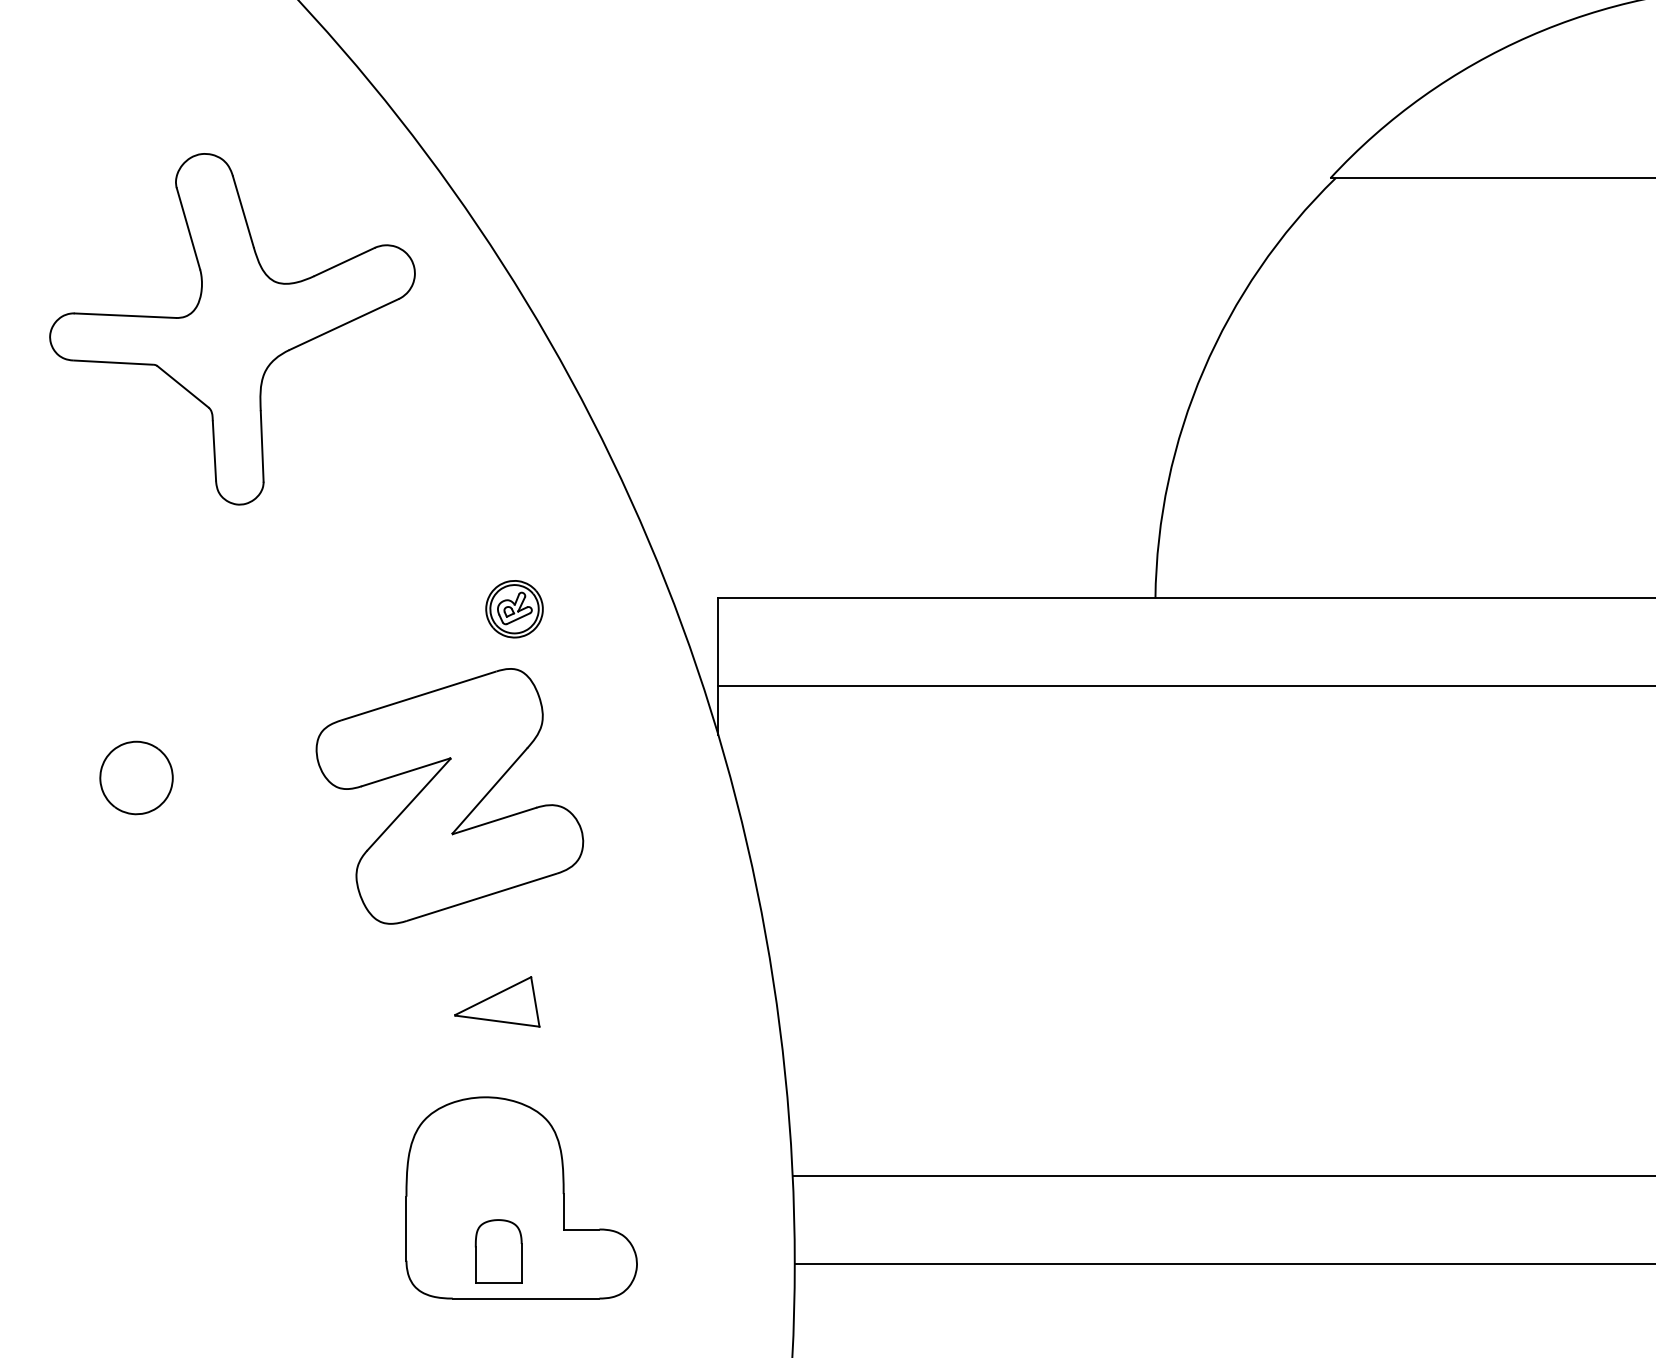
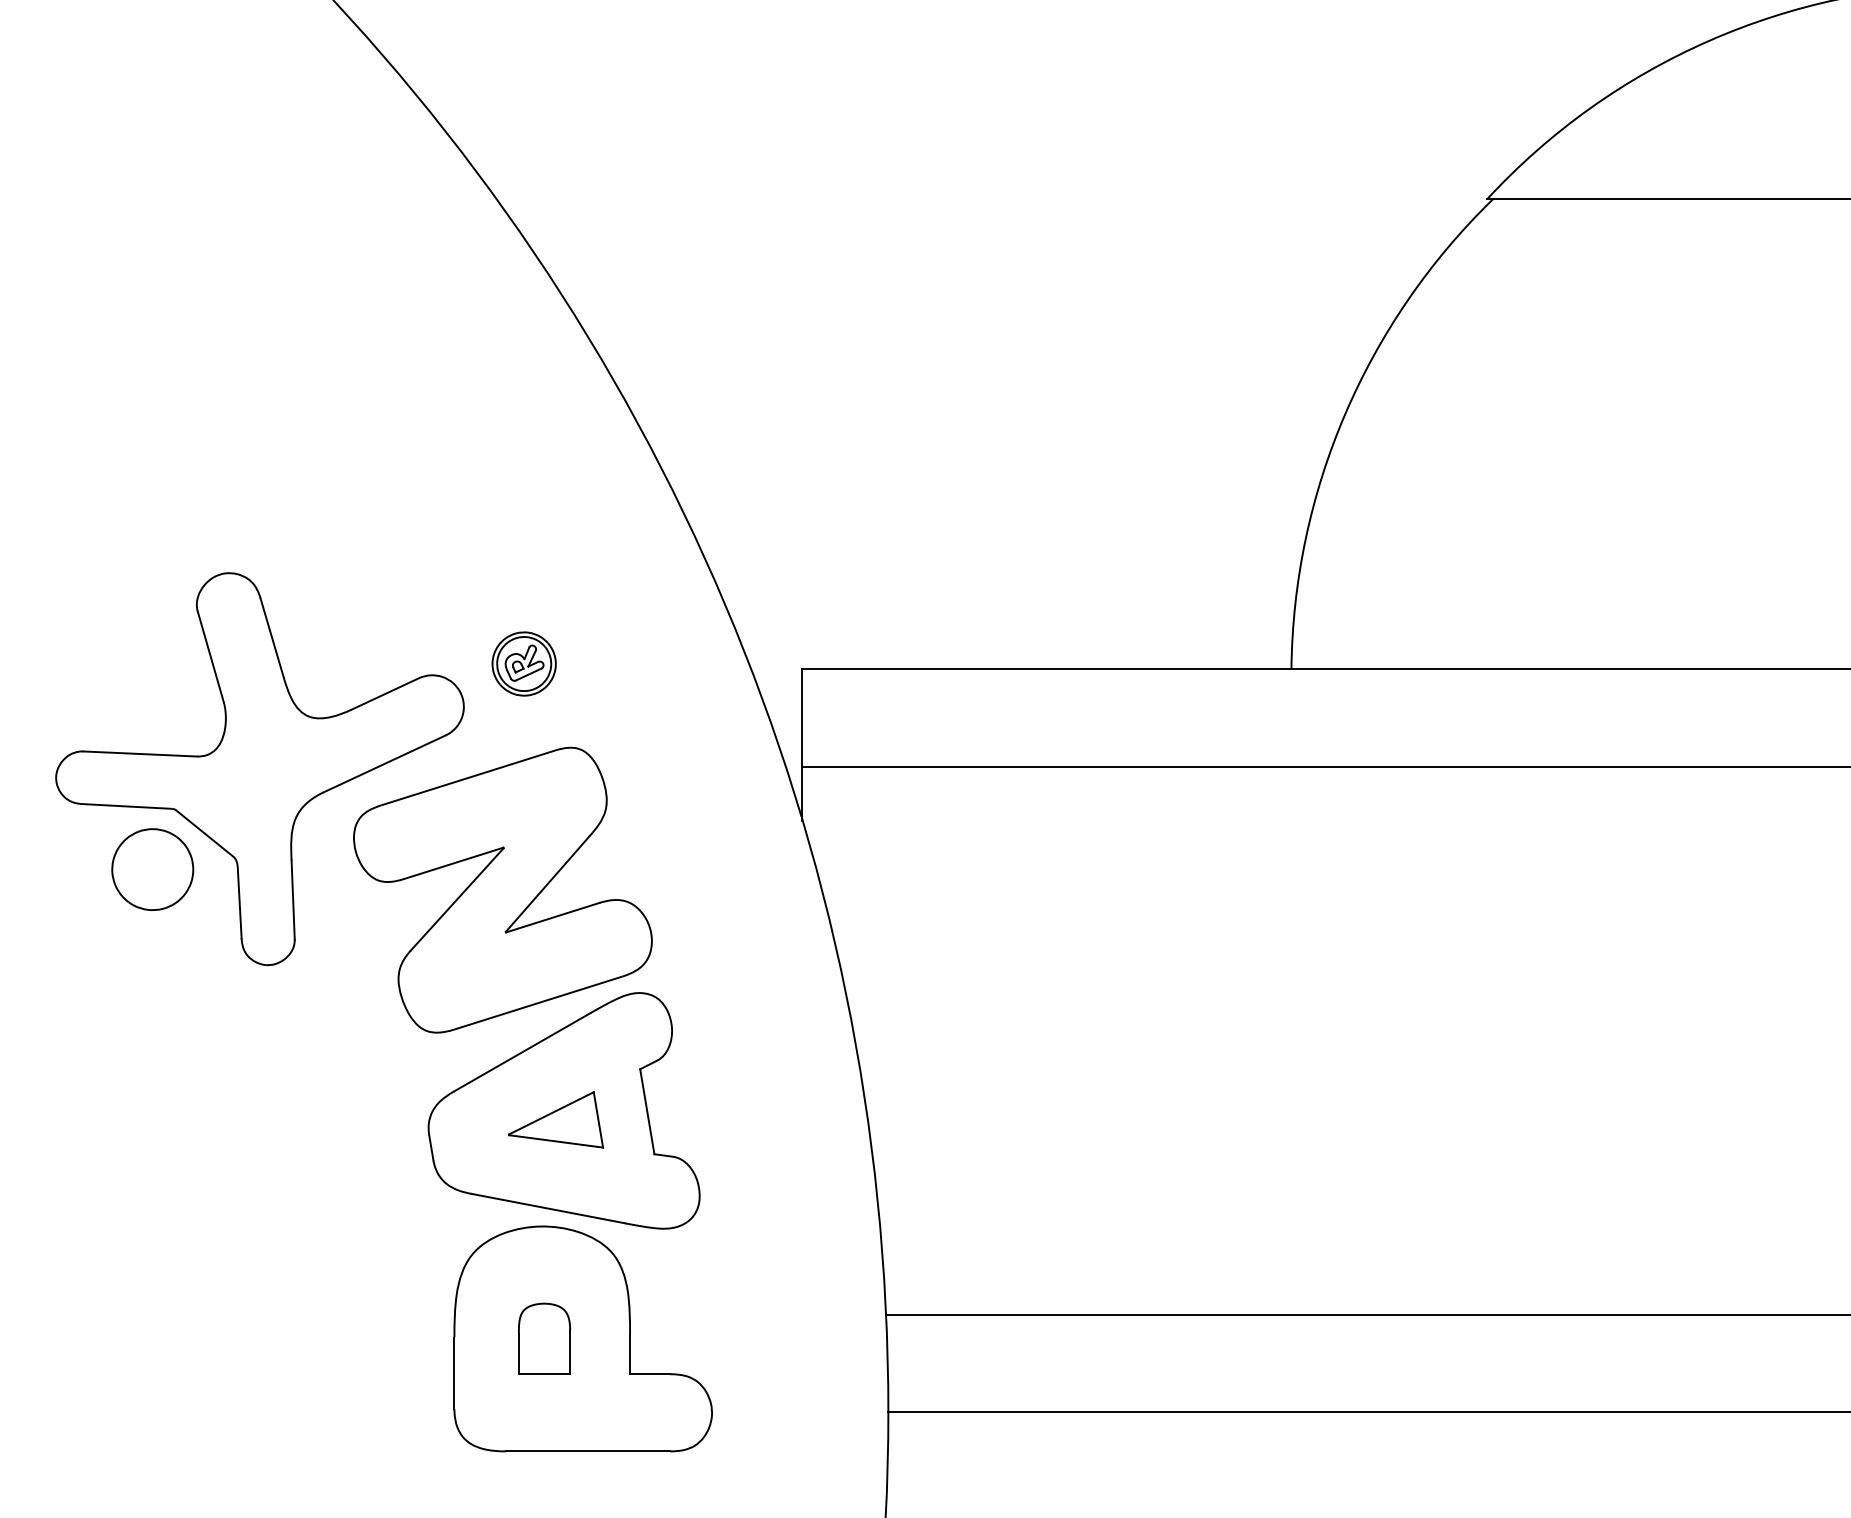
part: (232, 329) -> (259, 769), moved
part: (513, 608) -> (523, 663), moved
part: (504, 993) -> (563, 1110), added
part: (498, 1251) -> (544, 1338), moved

